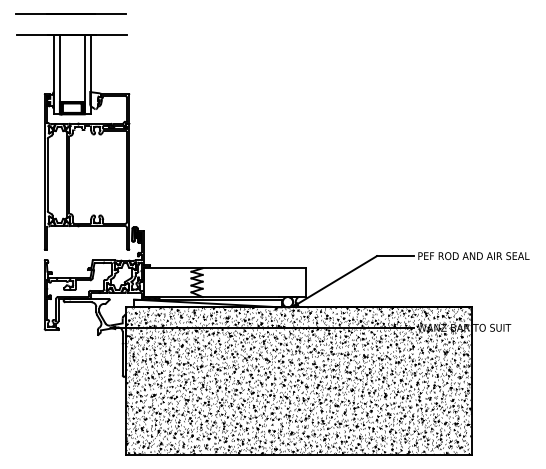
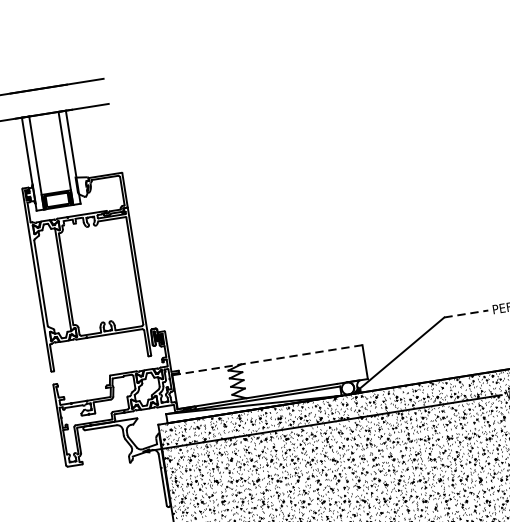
line: (395, 256) -> (466, 314), solid -> dashed
line: (224, 268) -> (266, 360), solid -> dashed

